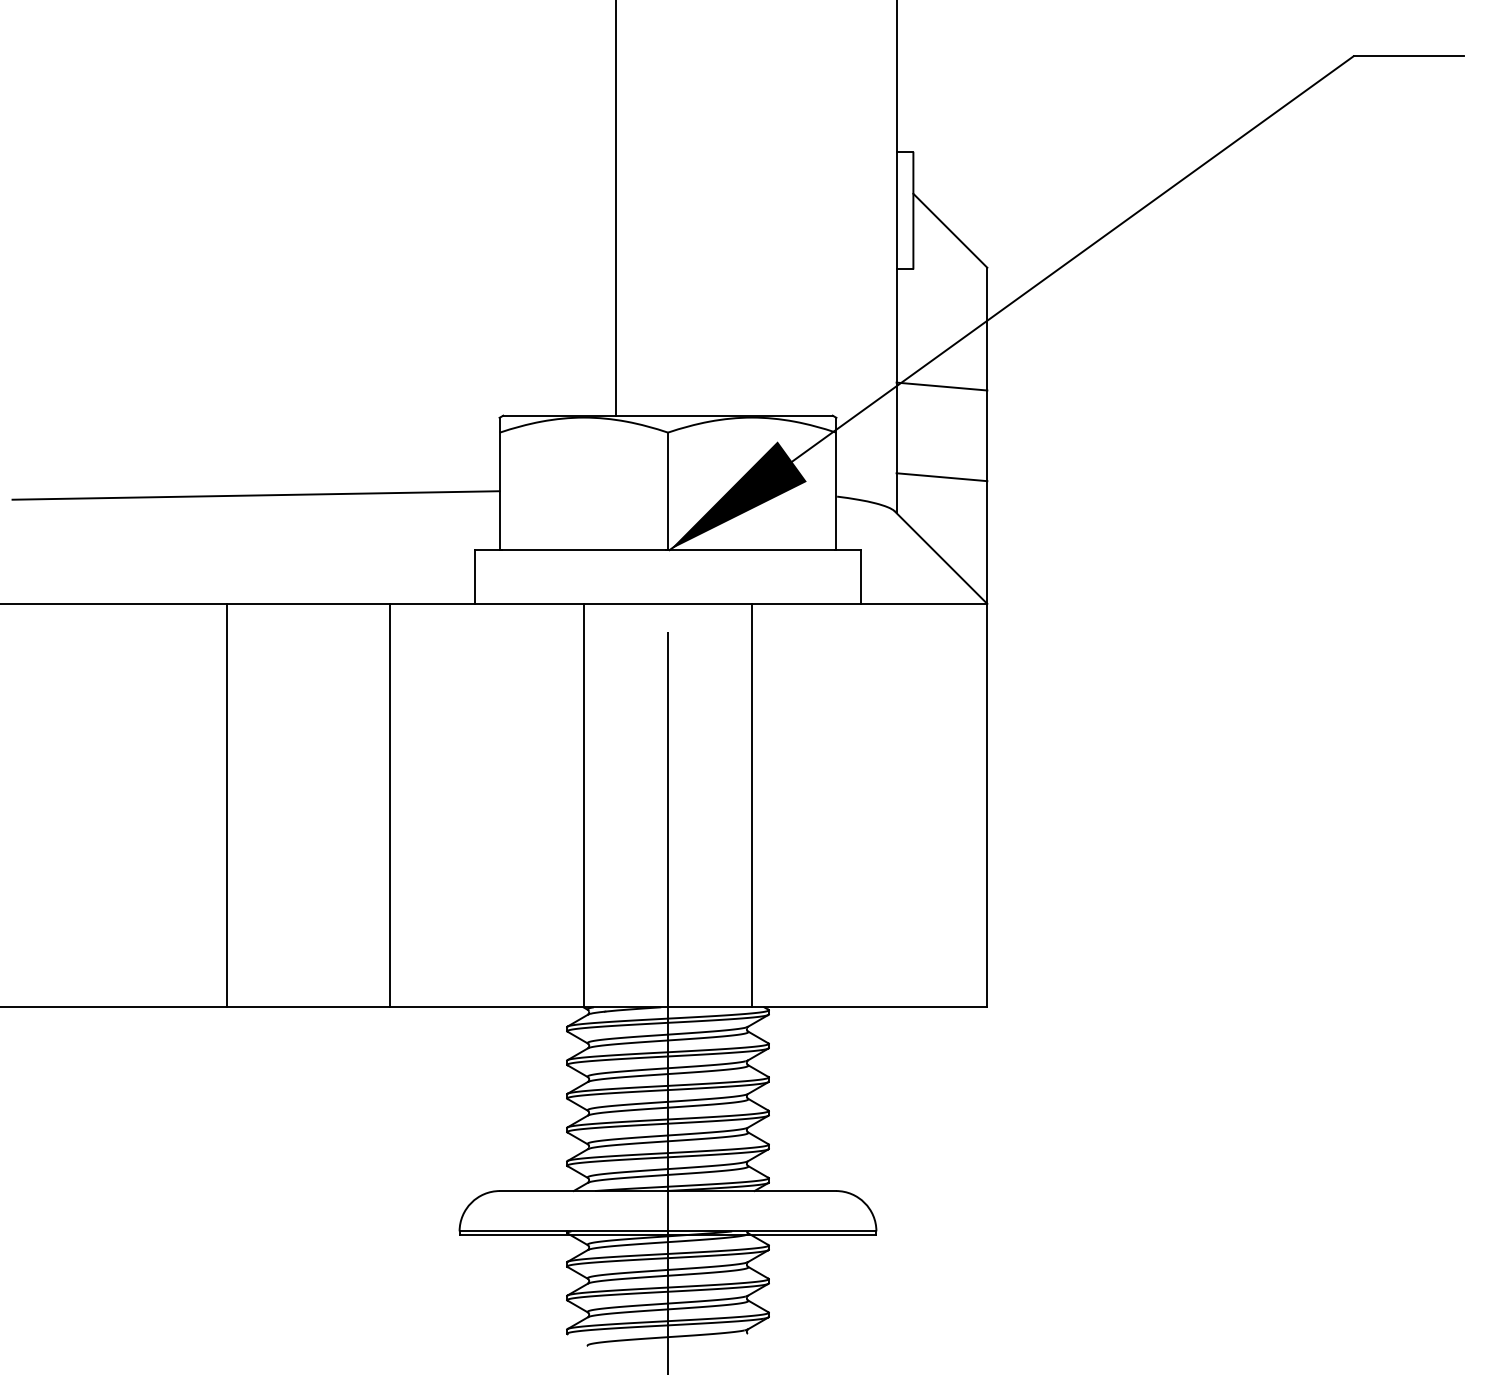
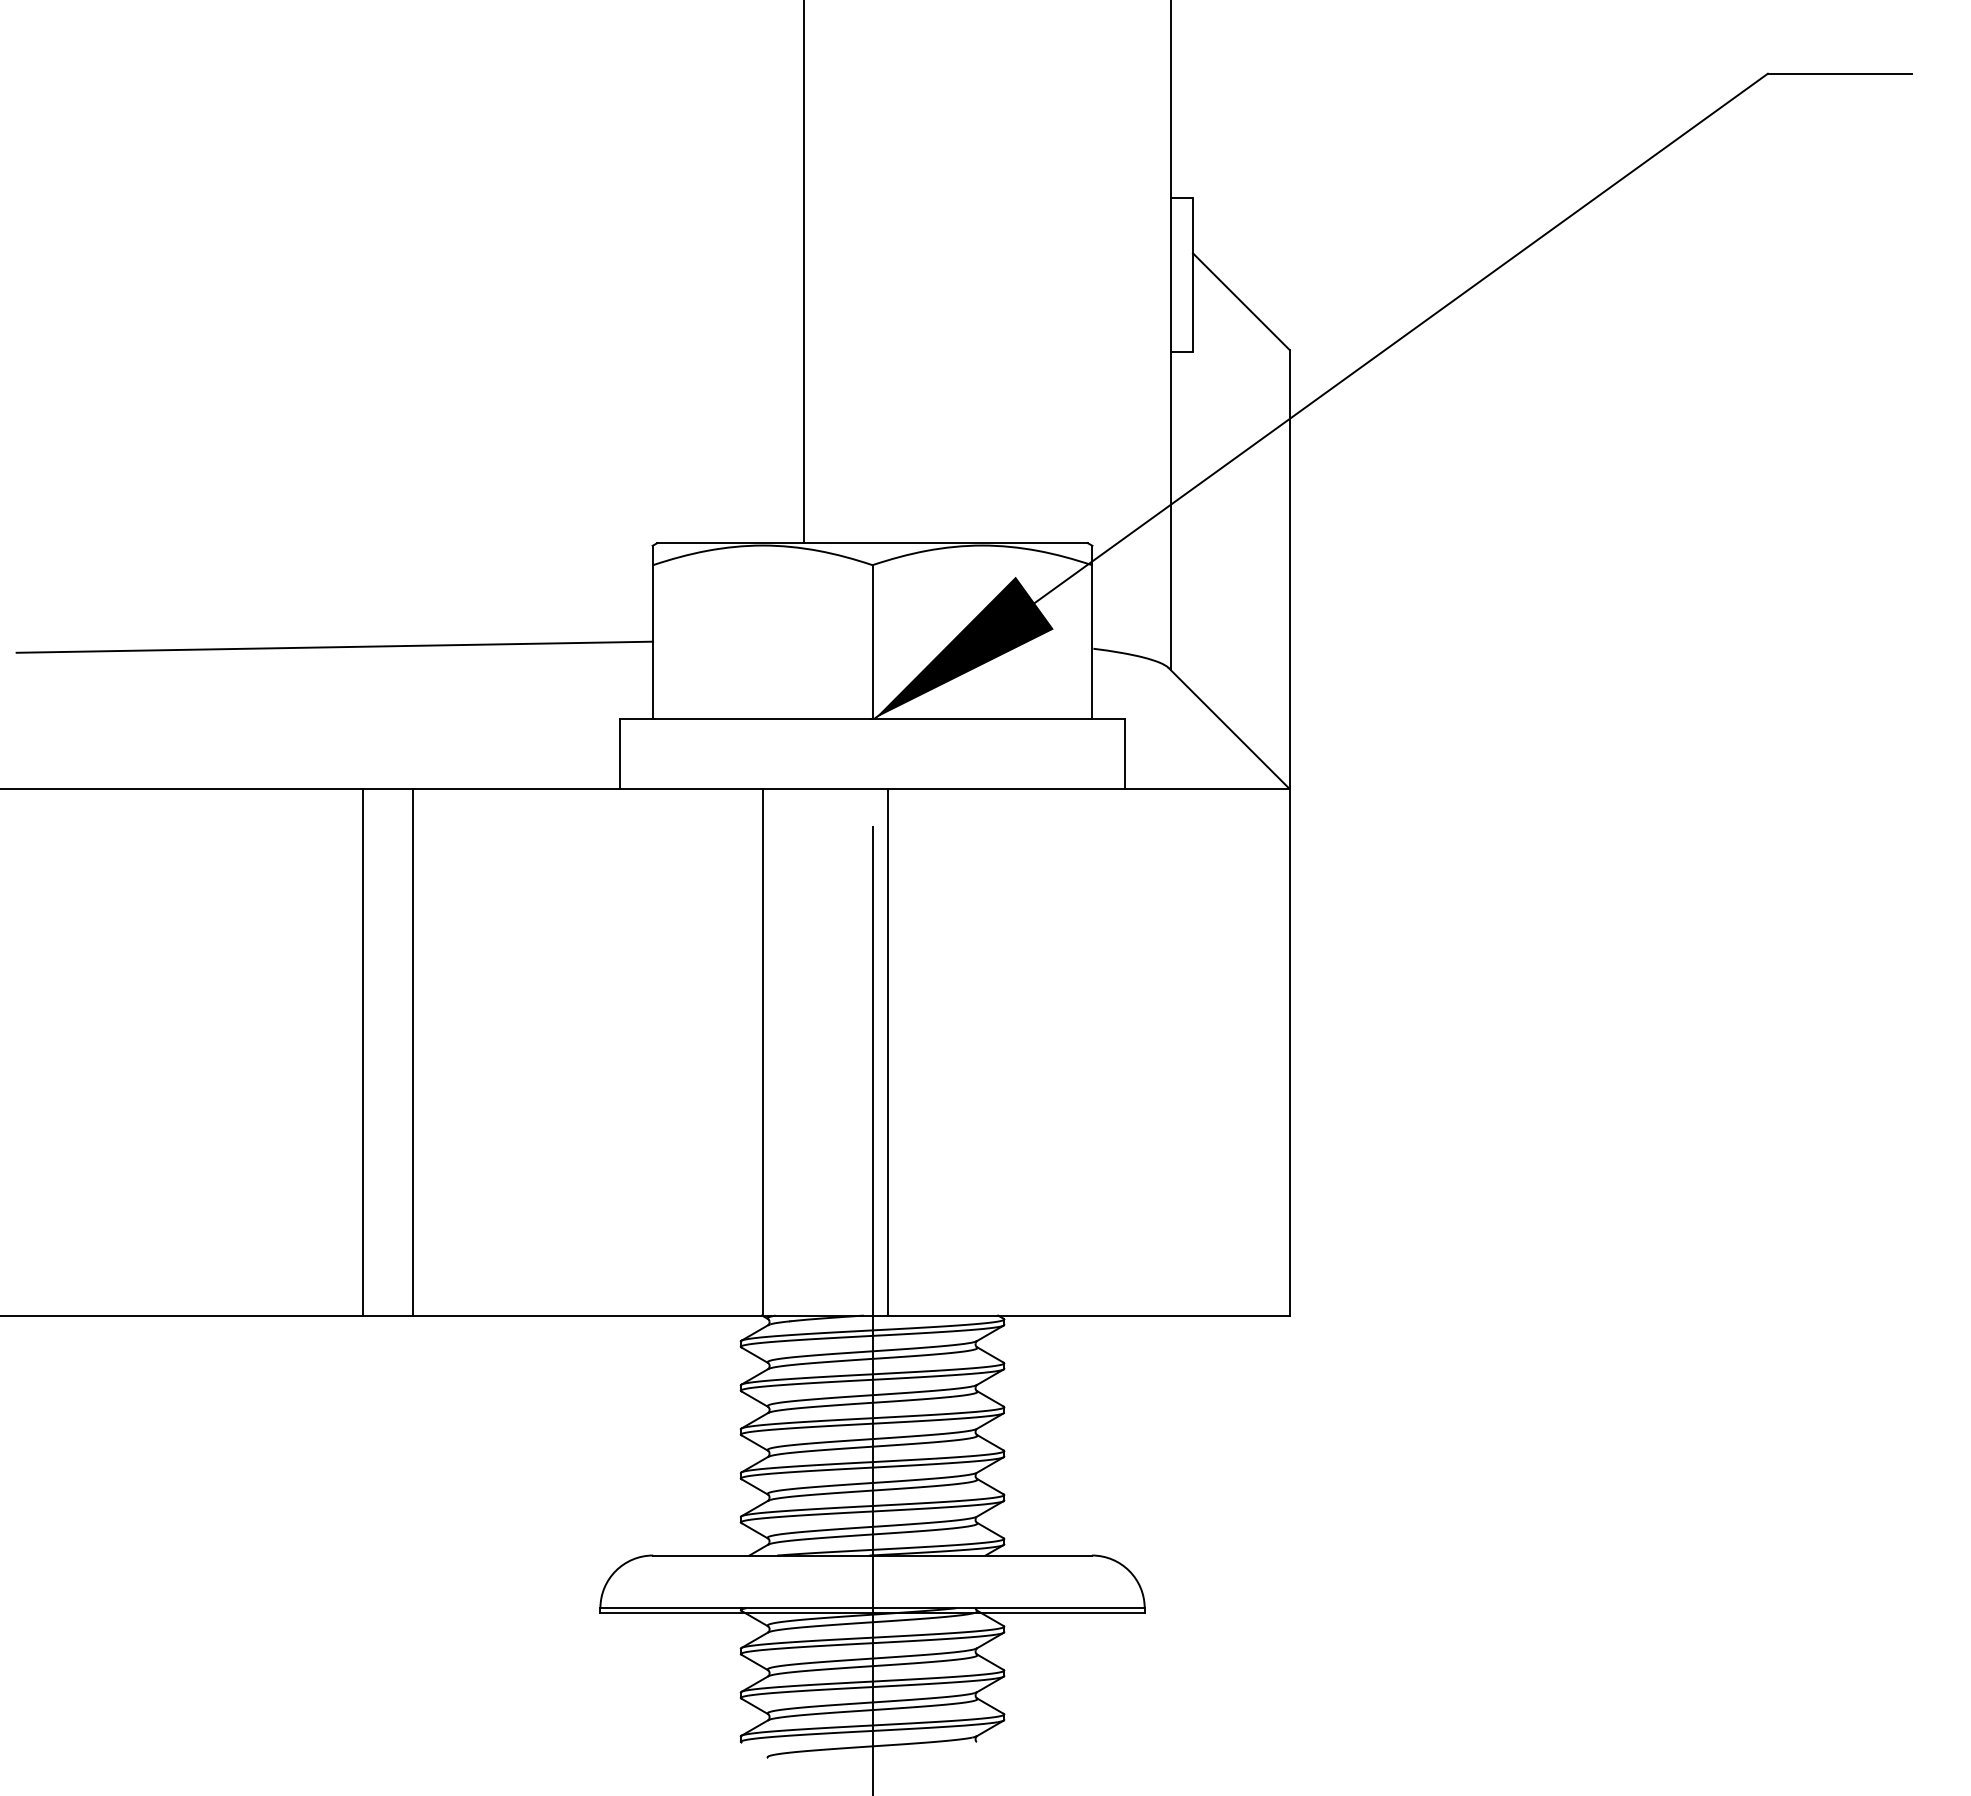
line: (942, 386) -> (1230, 504), removed
line: (942, 477) -> (1230, 623), removed
line: (226, 805) -> (363, 1051), moved
line: (389, 805) -> (413, 1051), moved
line: (752, 805) -> (888, 1051), moved

